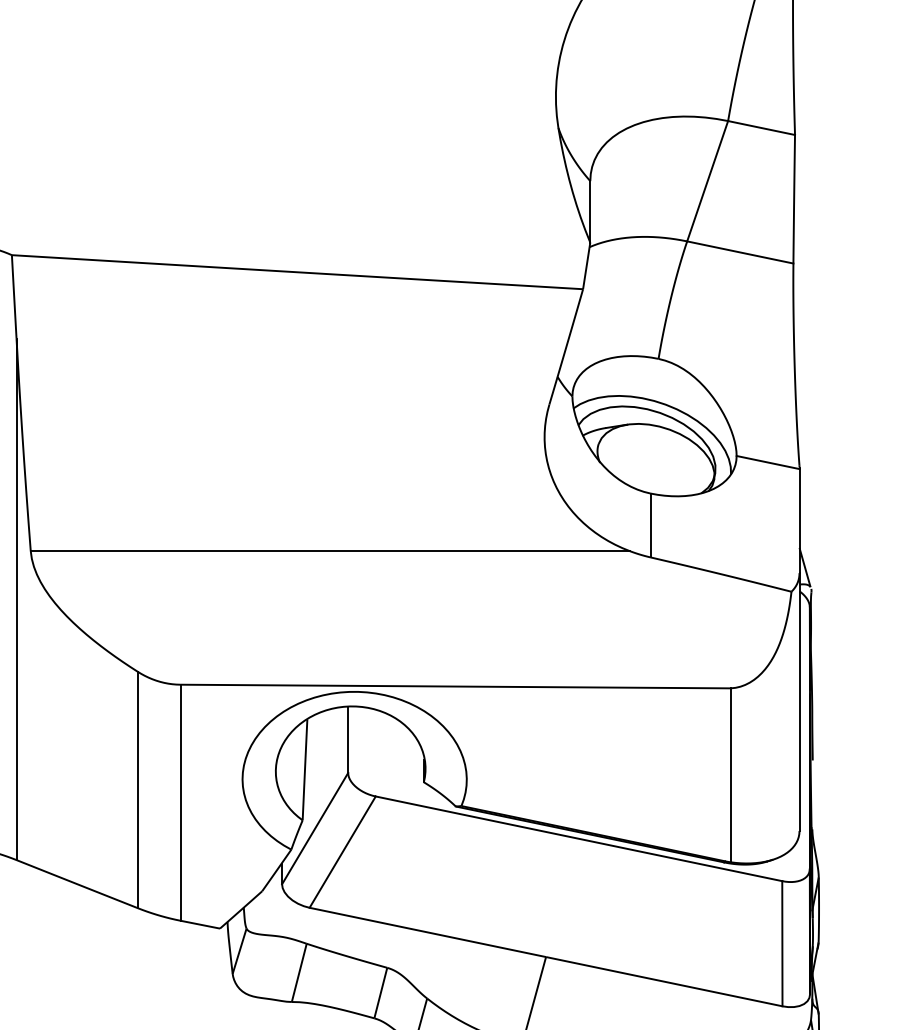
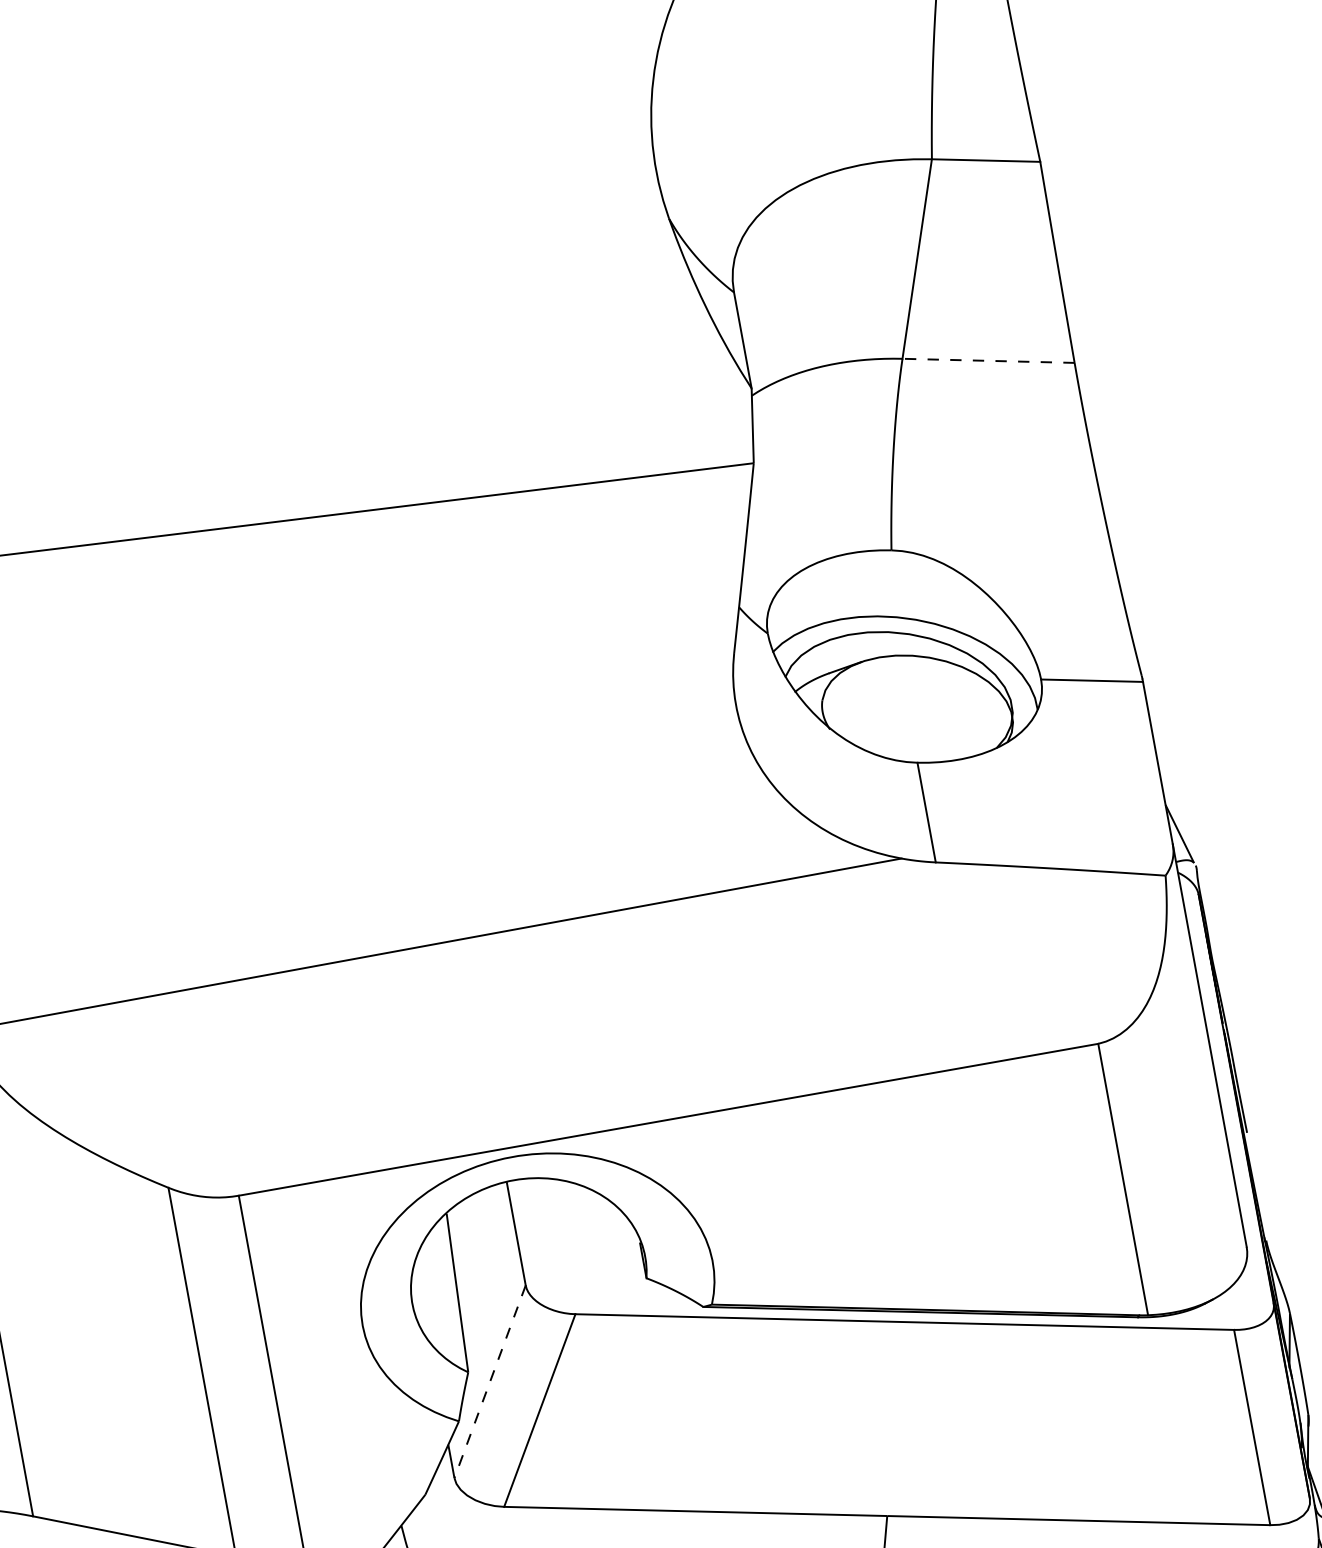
line: (739, 252) -> (987, 361), solid -> dashed
line: (315, 828) -> (490, 1381), solid -> dashed

